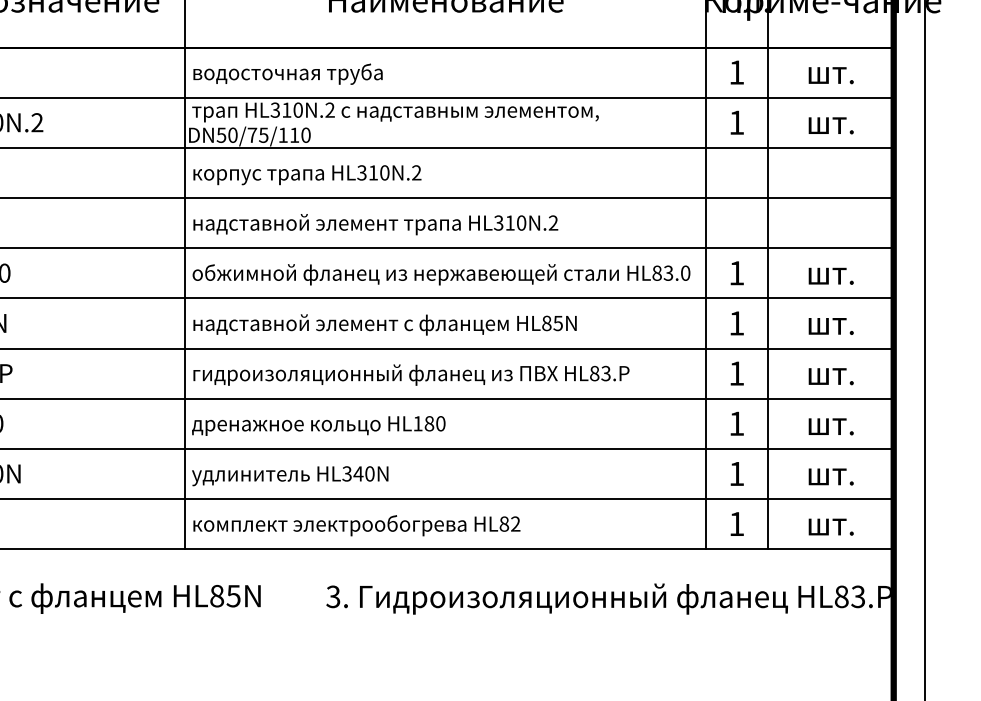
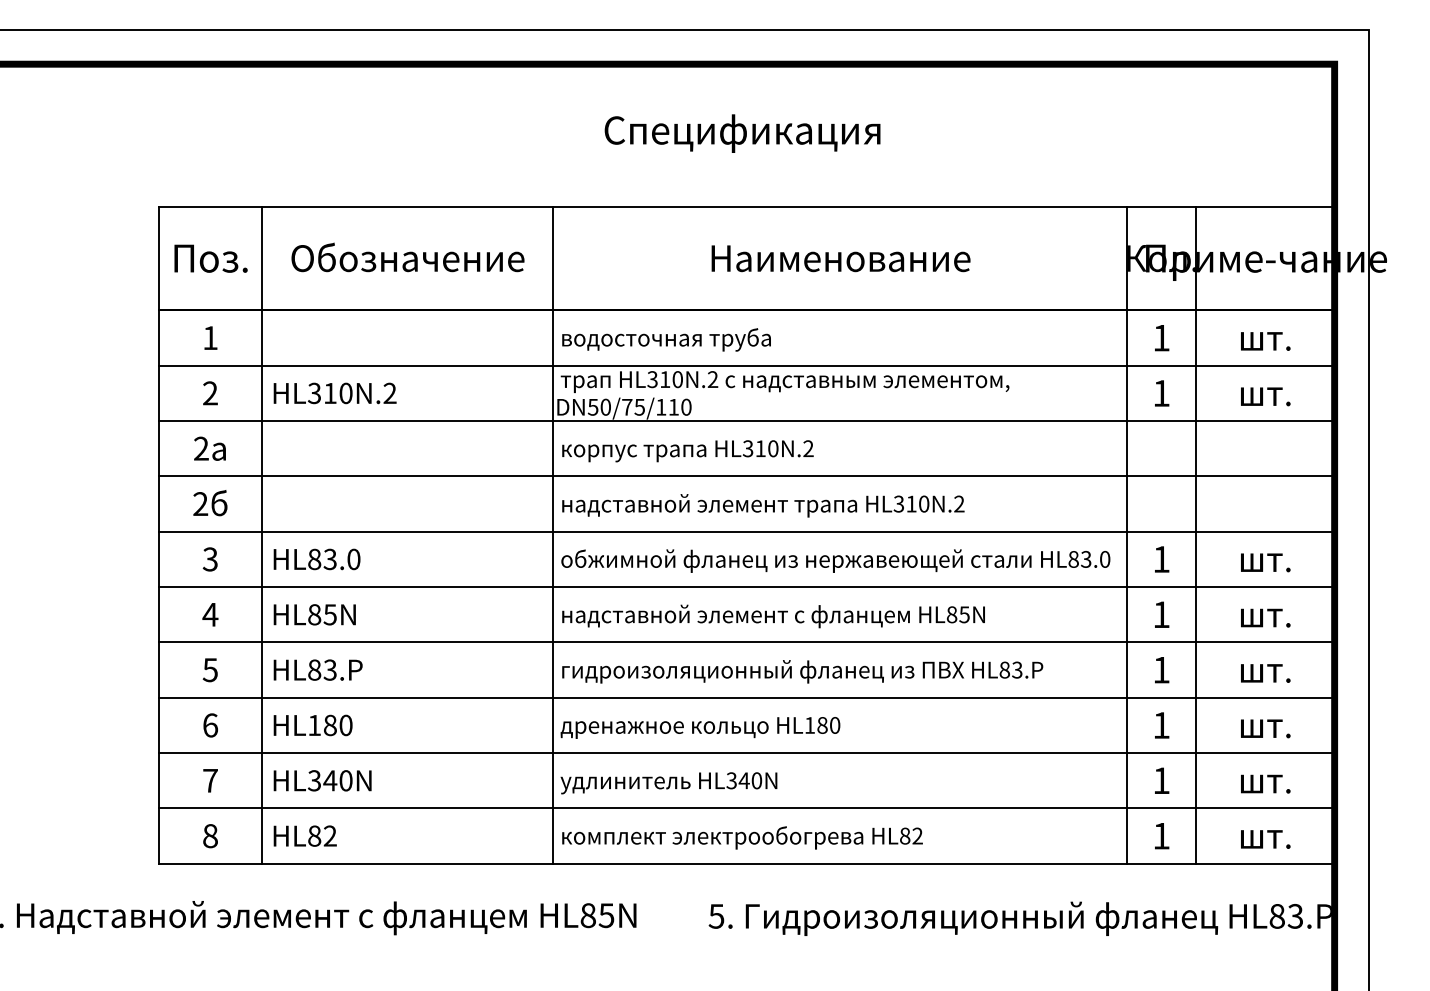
text: (333, 596) -> (716, 915), 3. -> 5.

